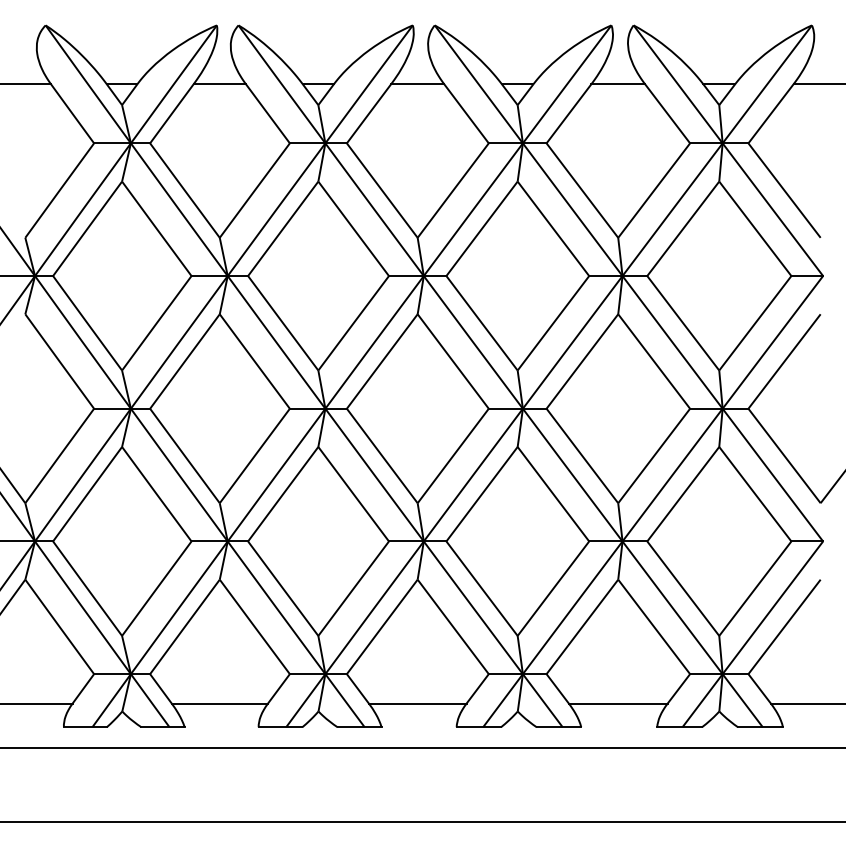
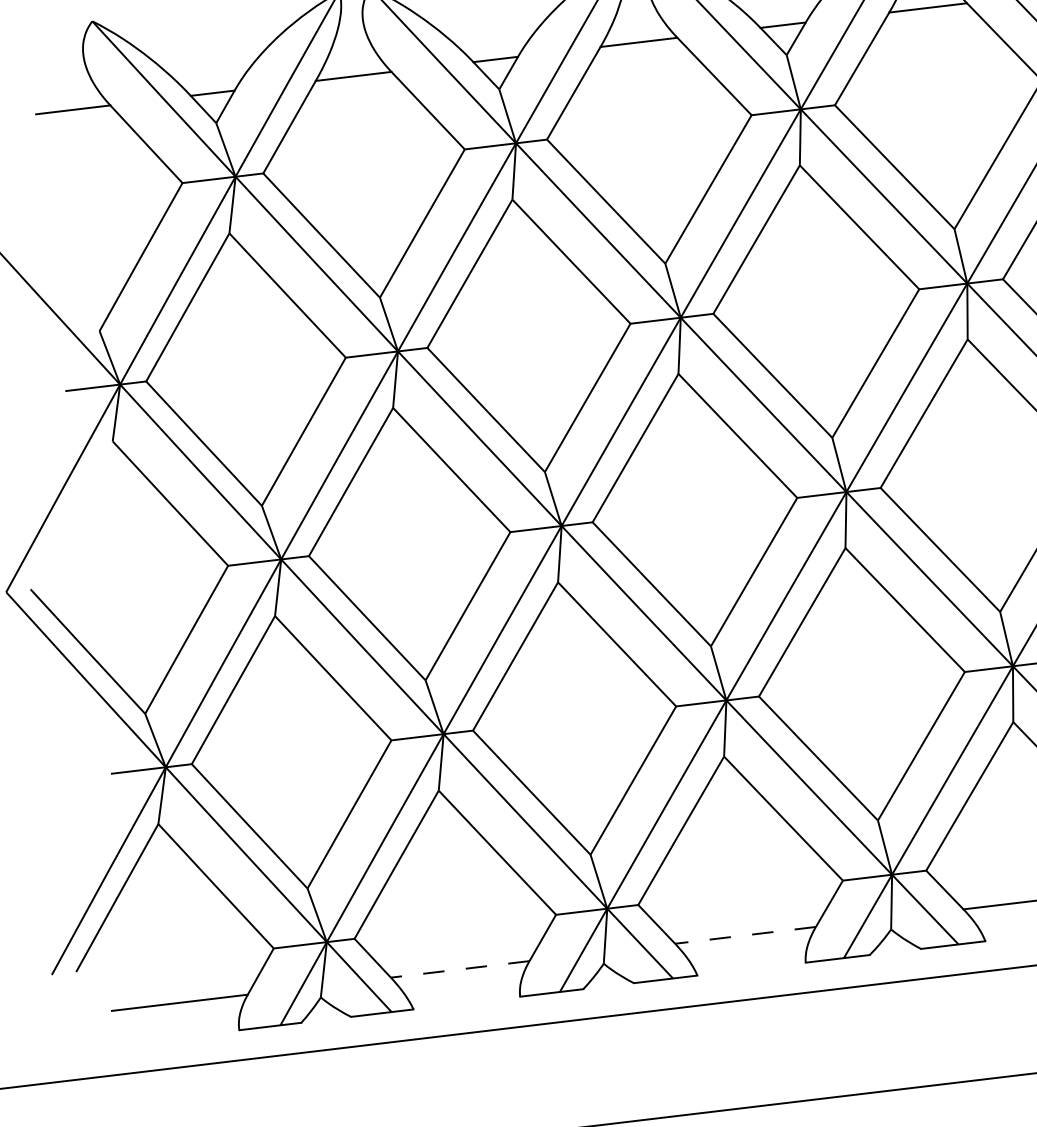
line: (219, 703) -> (459, 969), solid -> dashed
line: (417, 703) -> (745, 935), solid -> dashed

